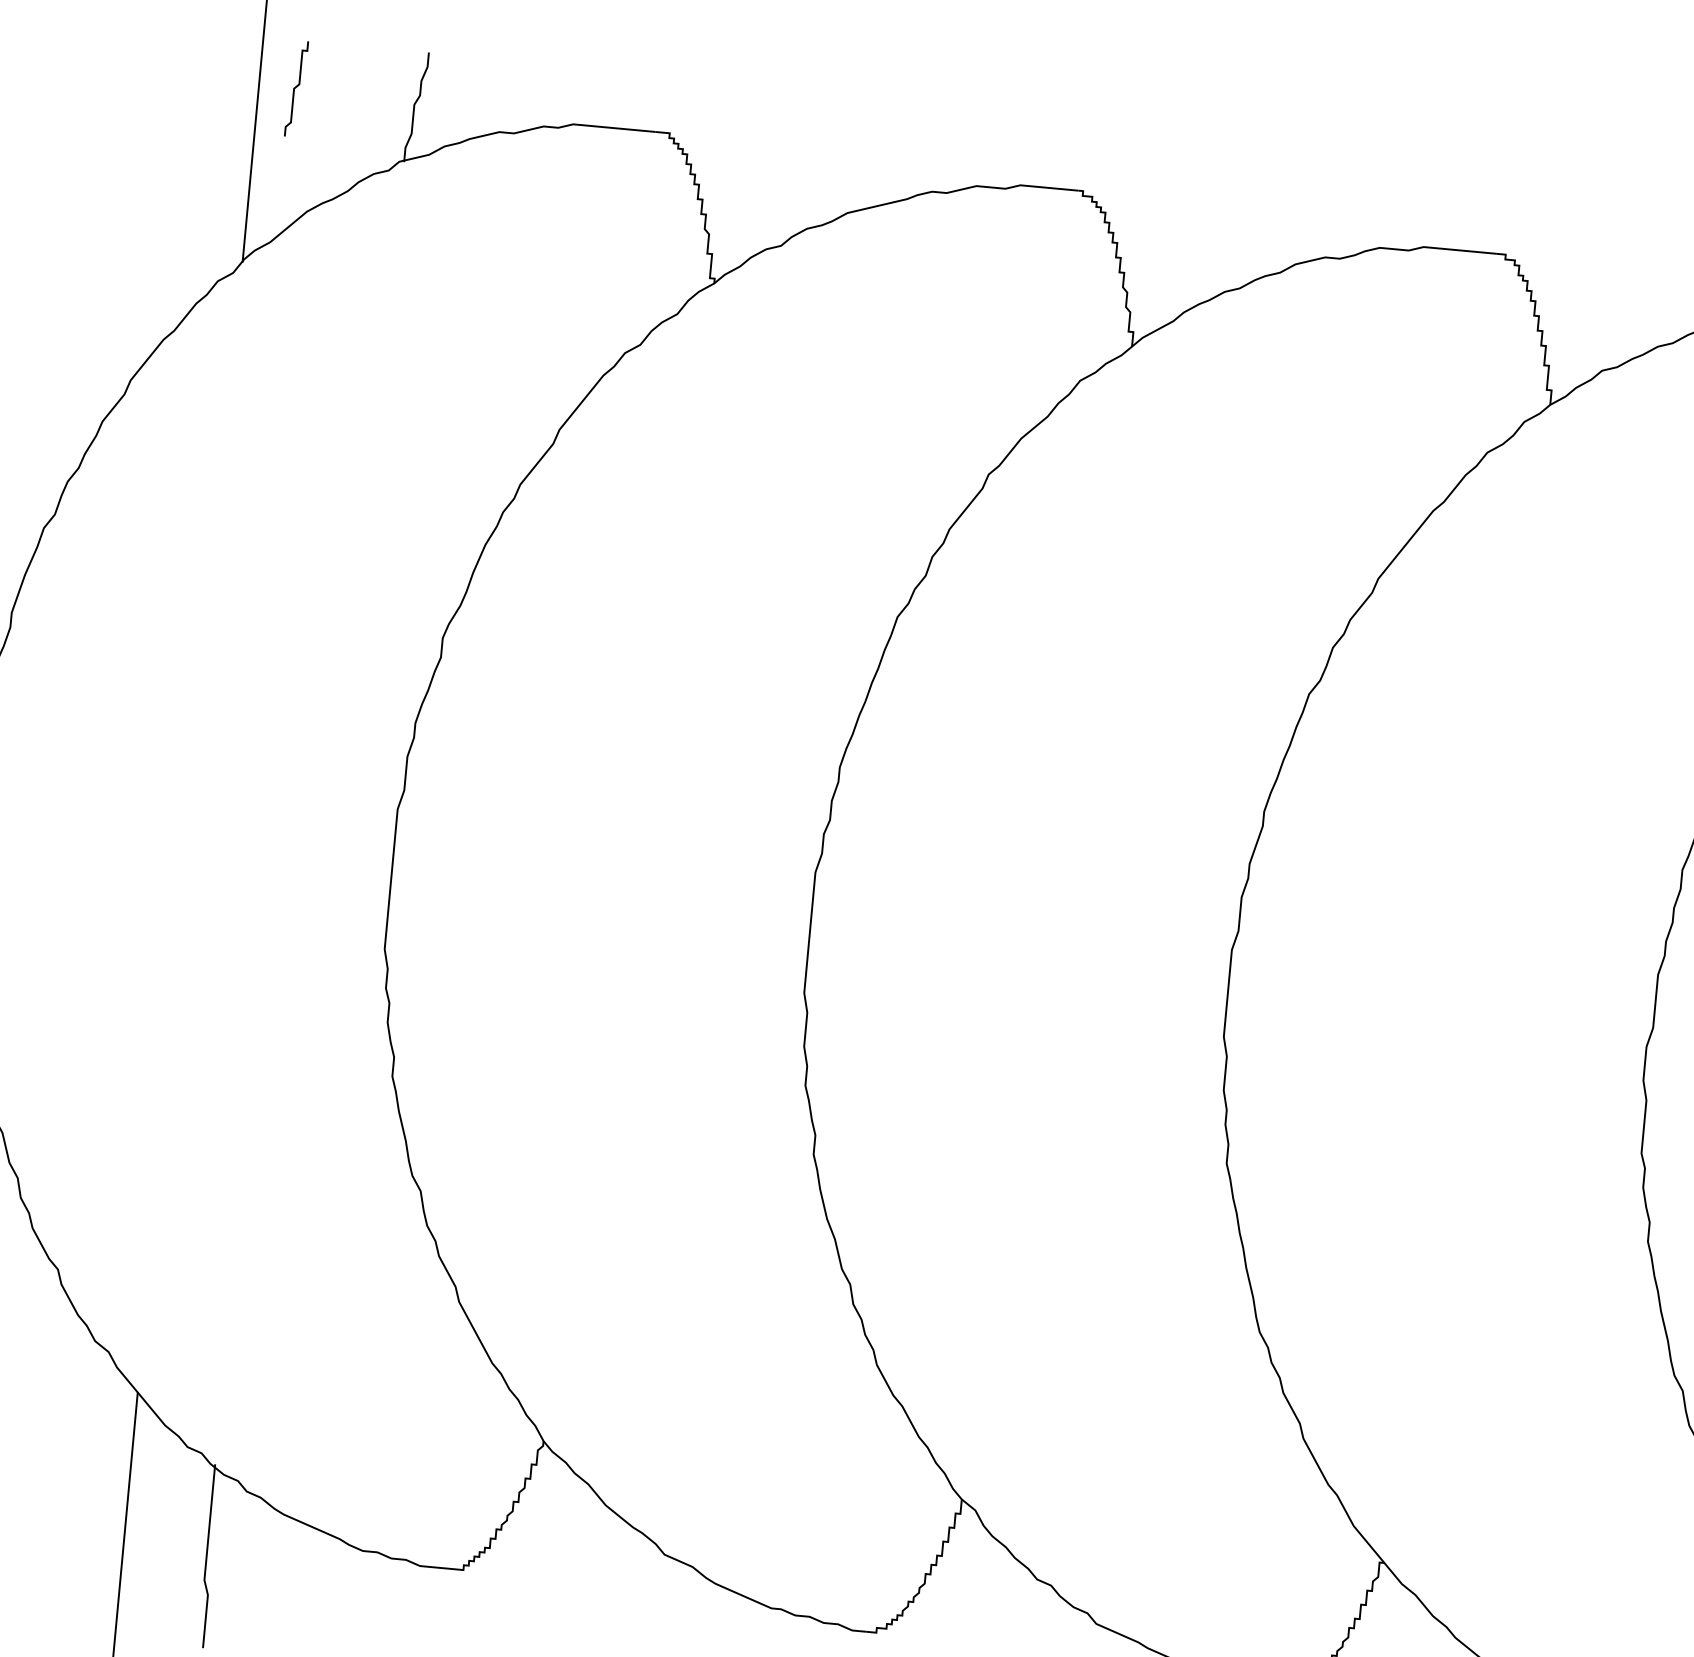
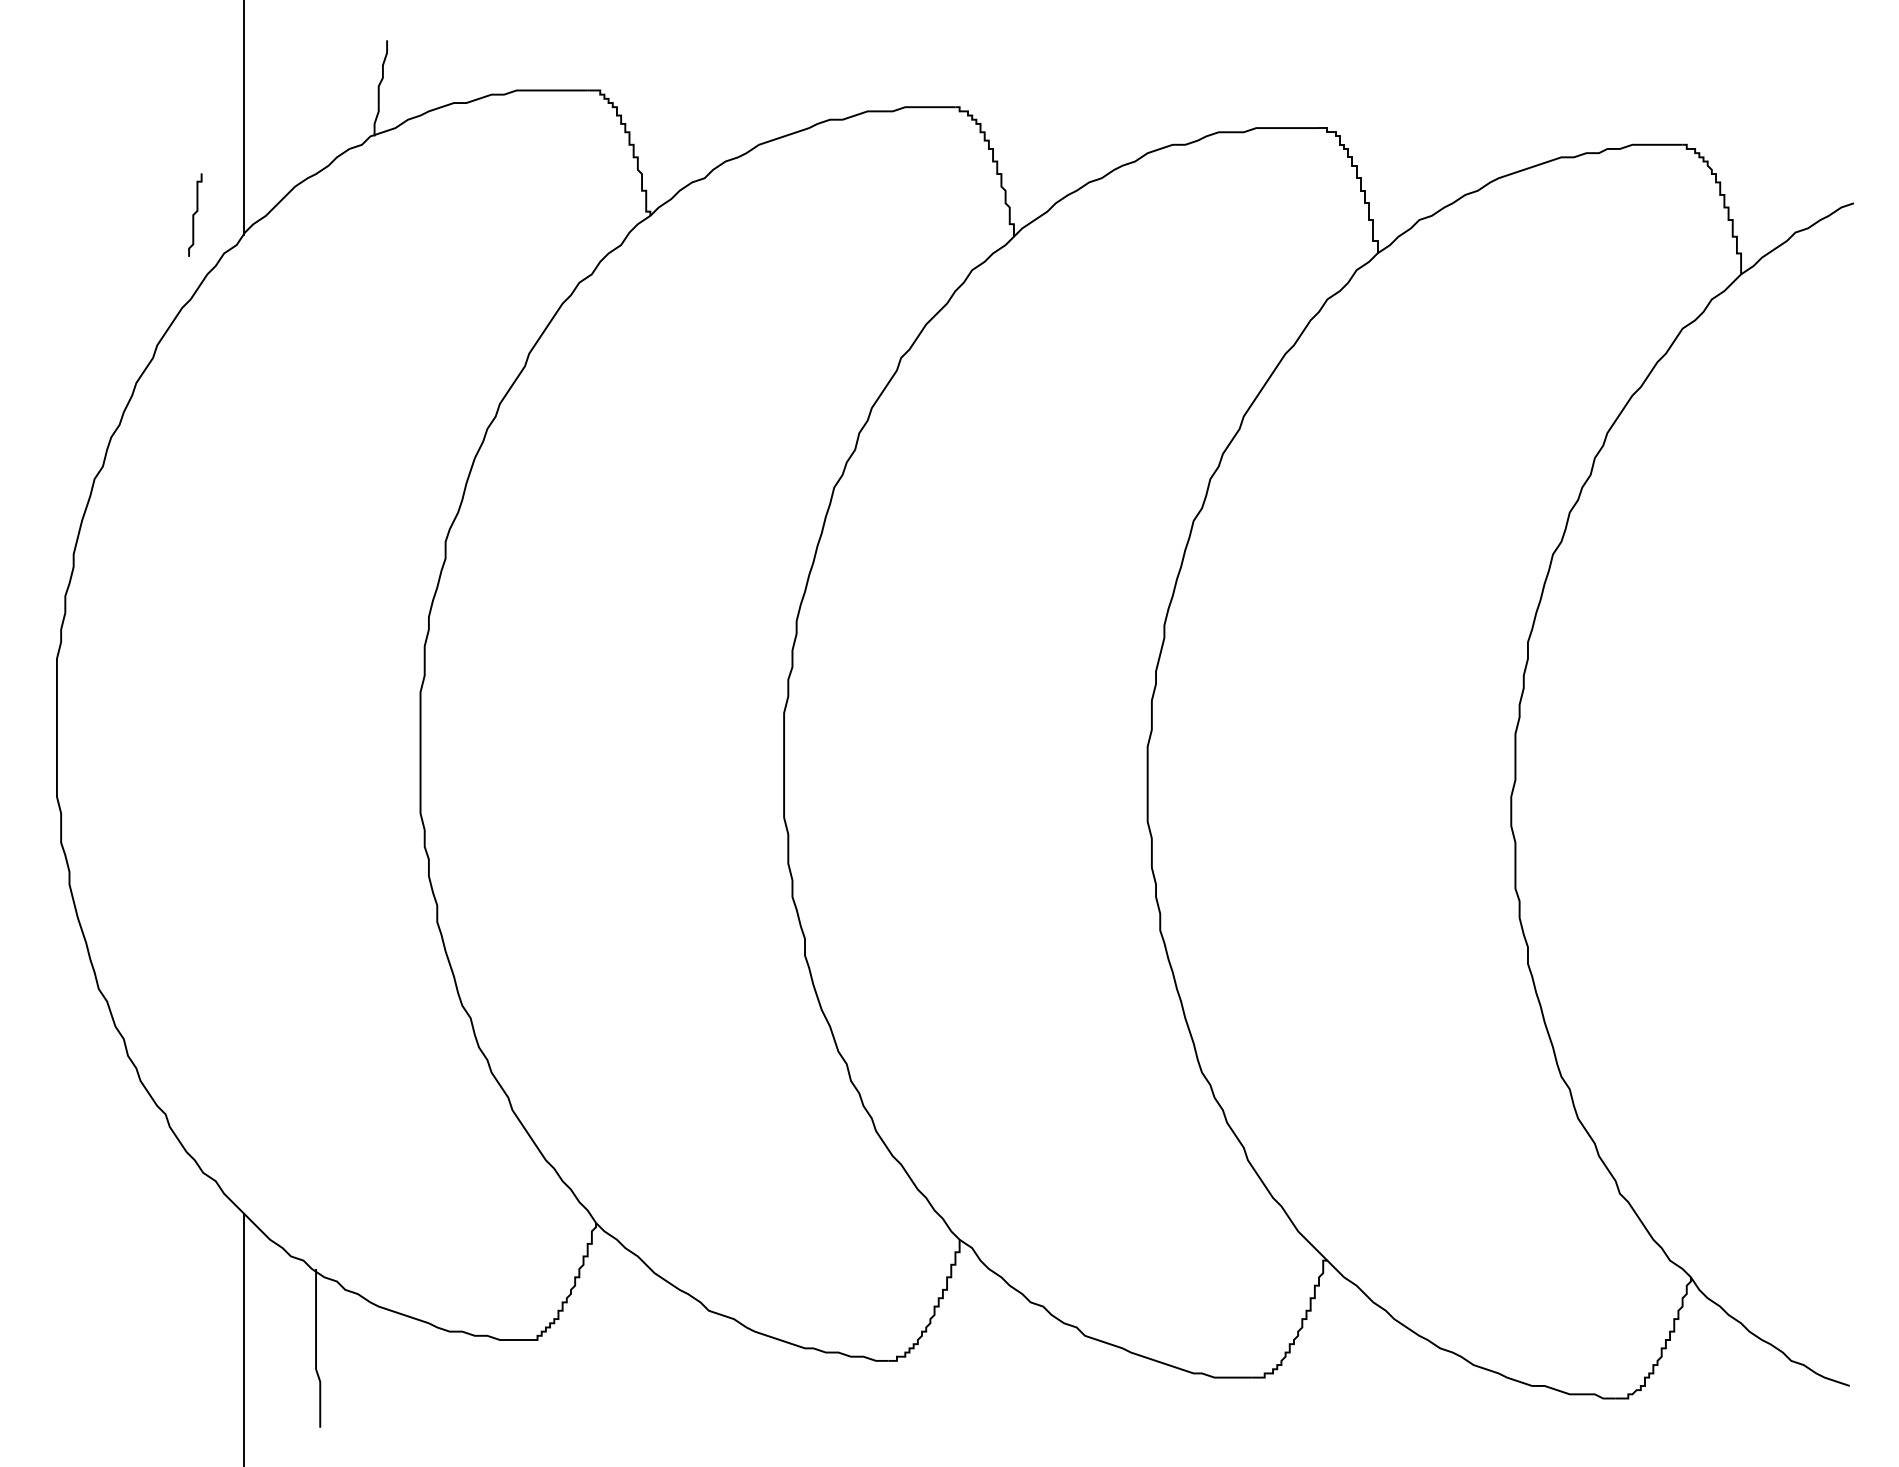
curve: (296, 88) -> (195, 214), moved

